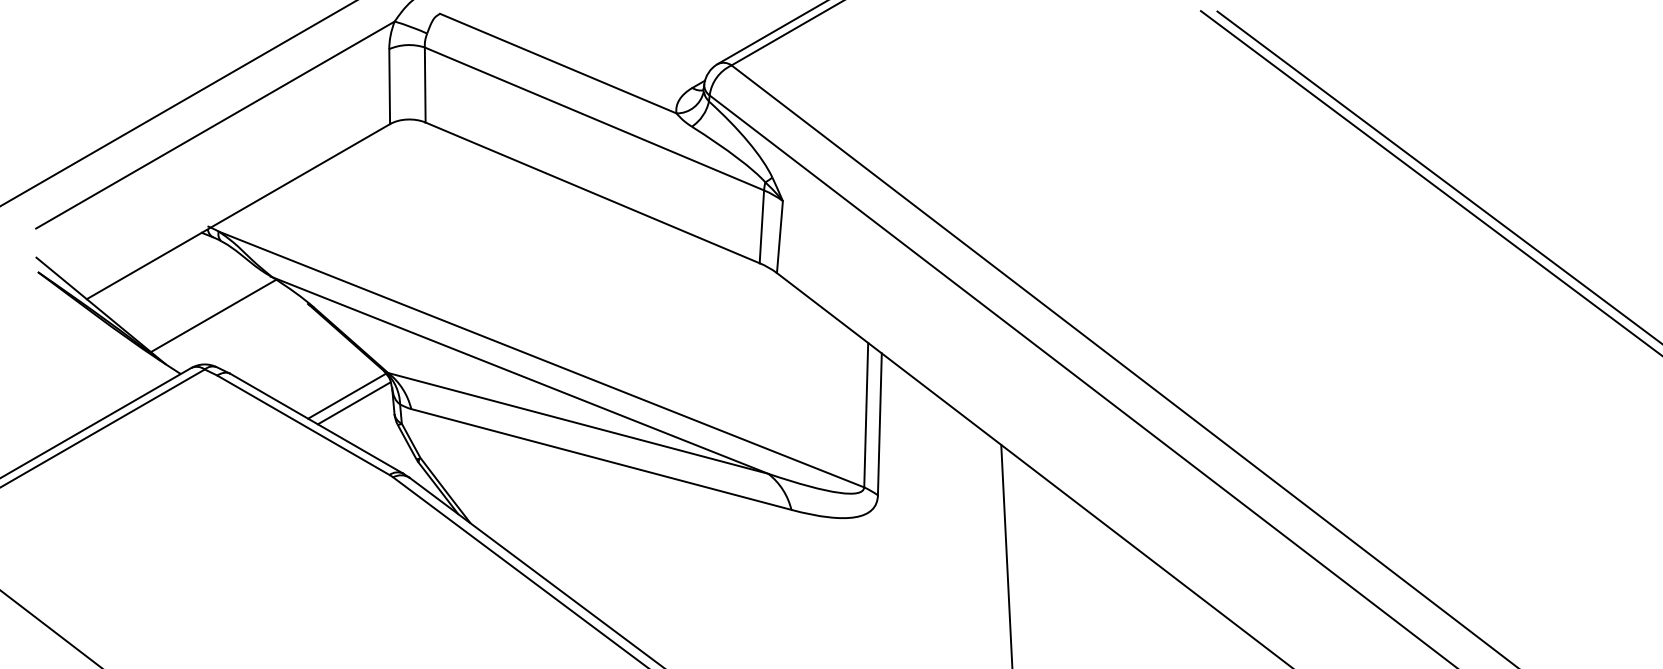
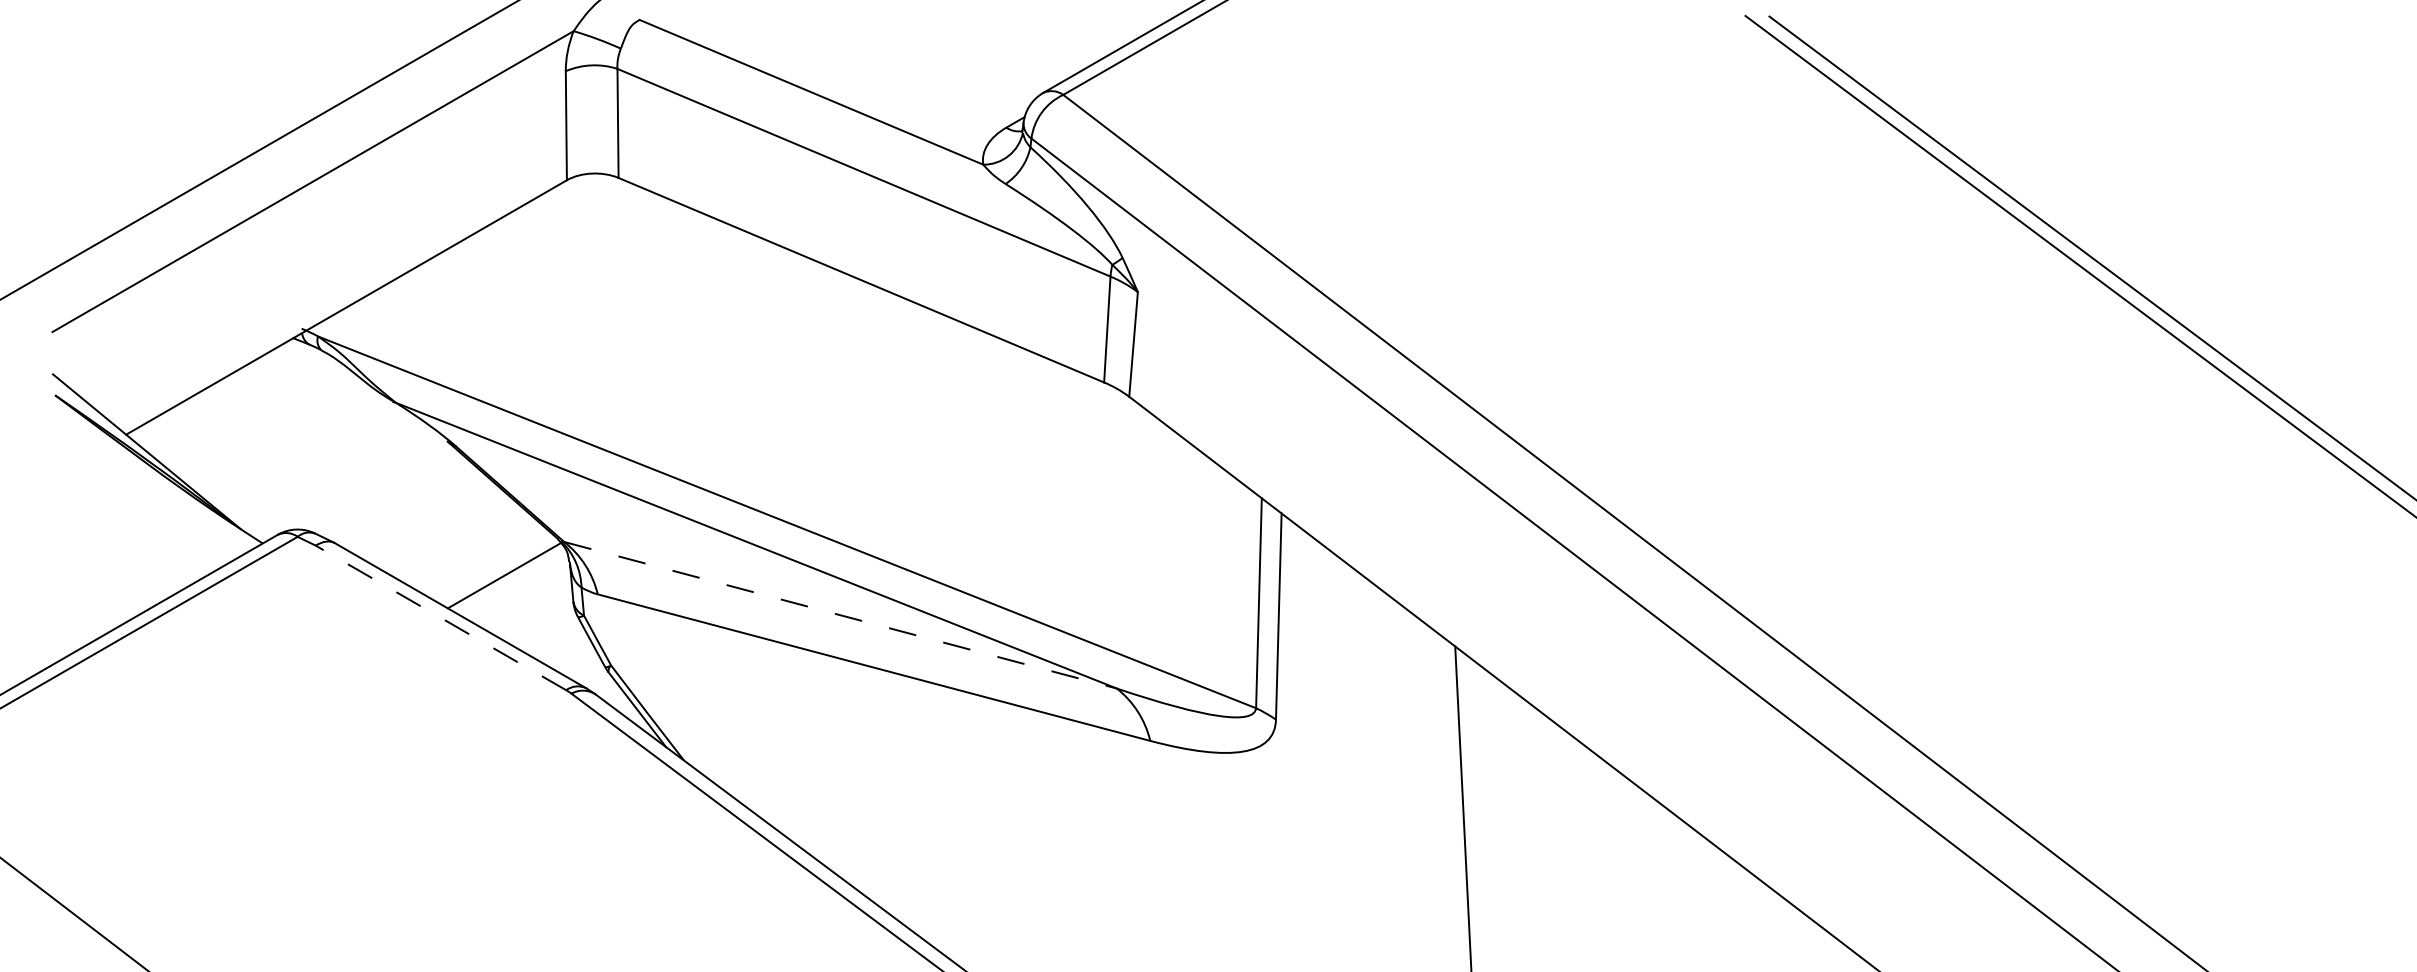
line: (213, 315) -> (310, 458), removed
line: (353, 403) -> (513, 586), removed
line: (578, 423) -> (840, 615), solid -> dashed
line: (303, 425) -> (441, 618), solid -> dashed

